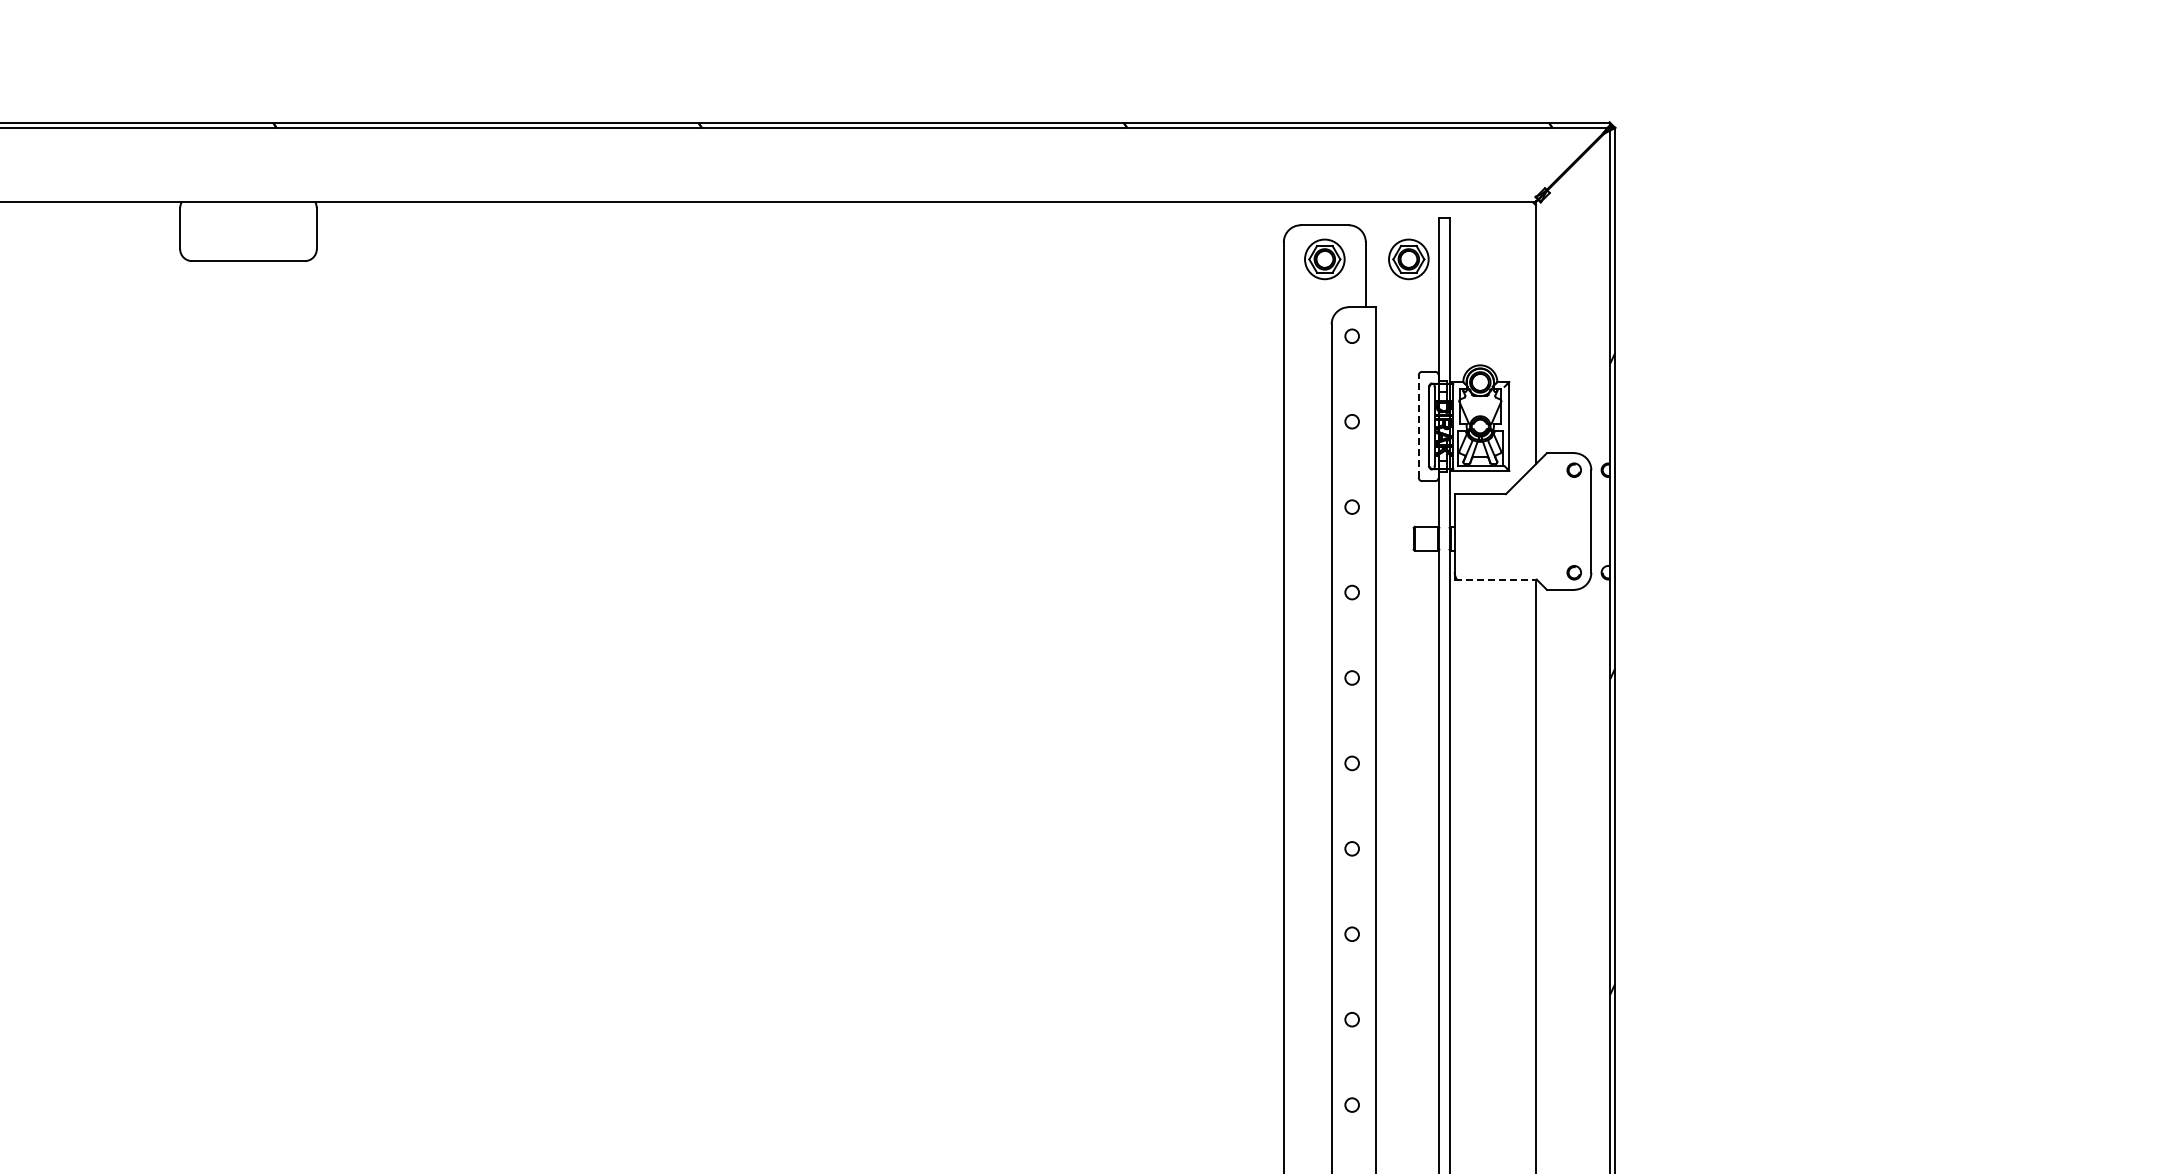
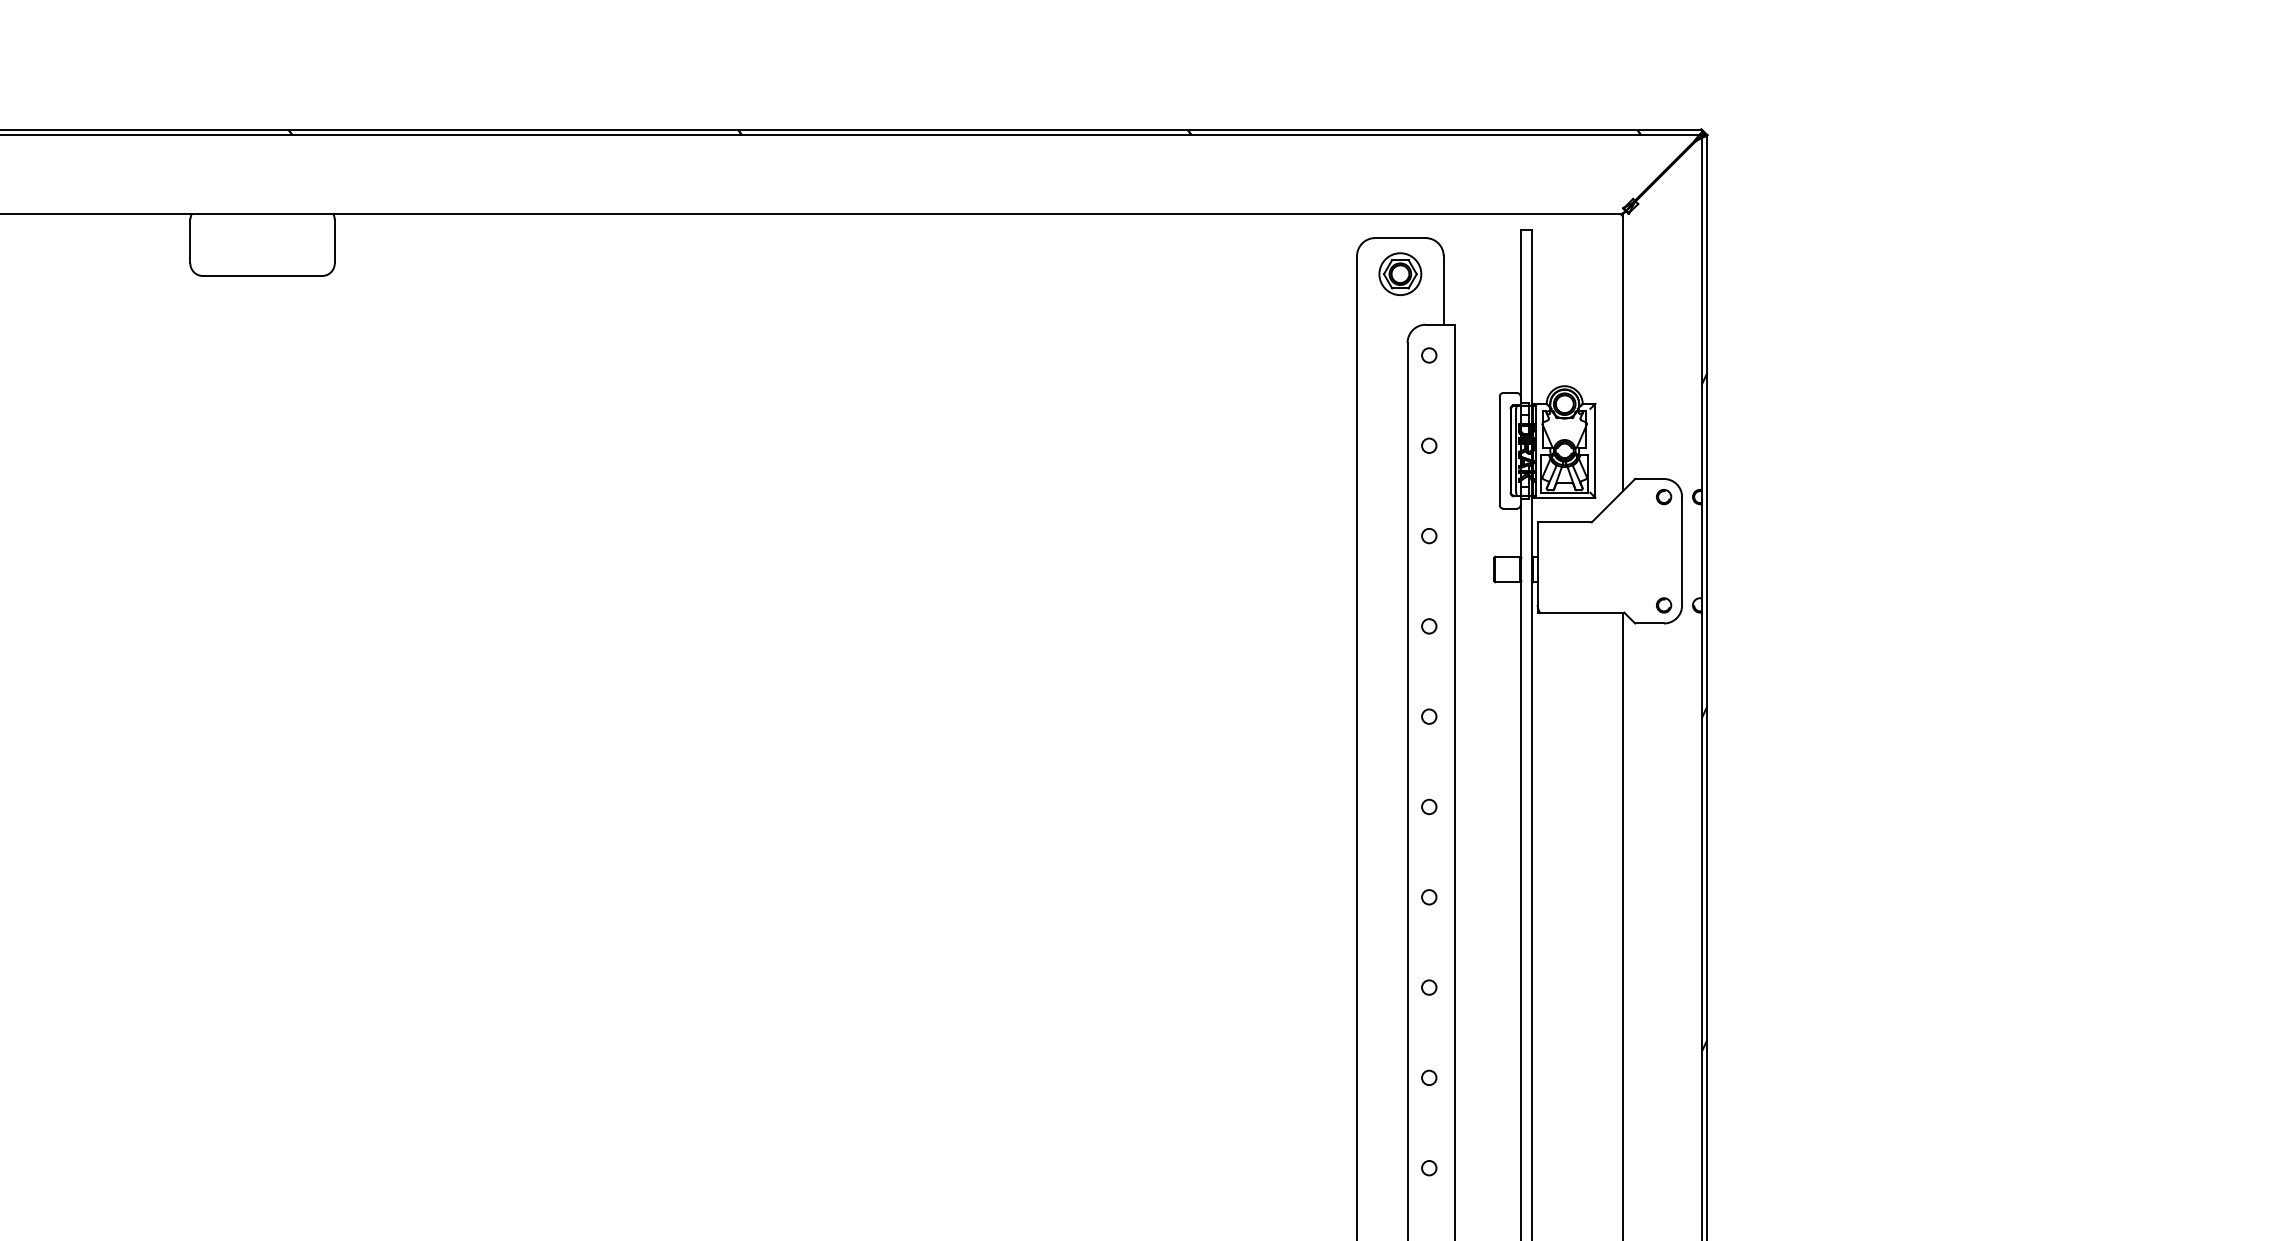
part: (1408, 259) -> (1488, 274), removed
line: (1418, 426) -> (1499, 450), dashed -> solid
line: (1496, 579) -> (1581, 612), dashed -> solid

